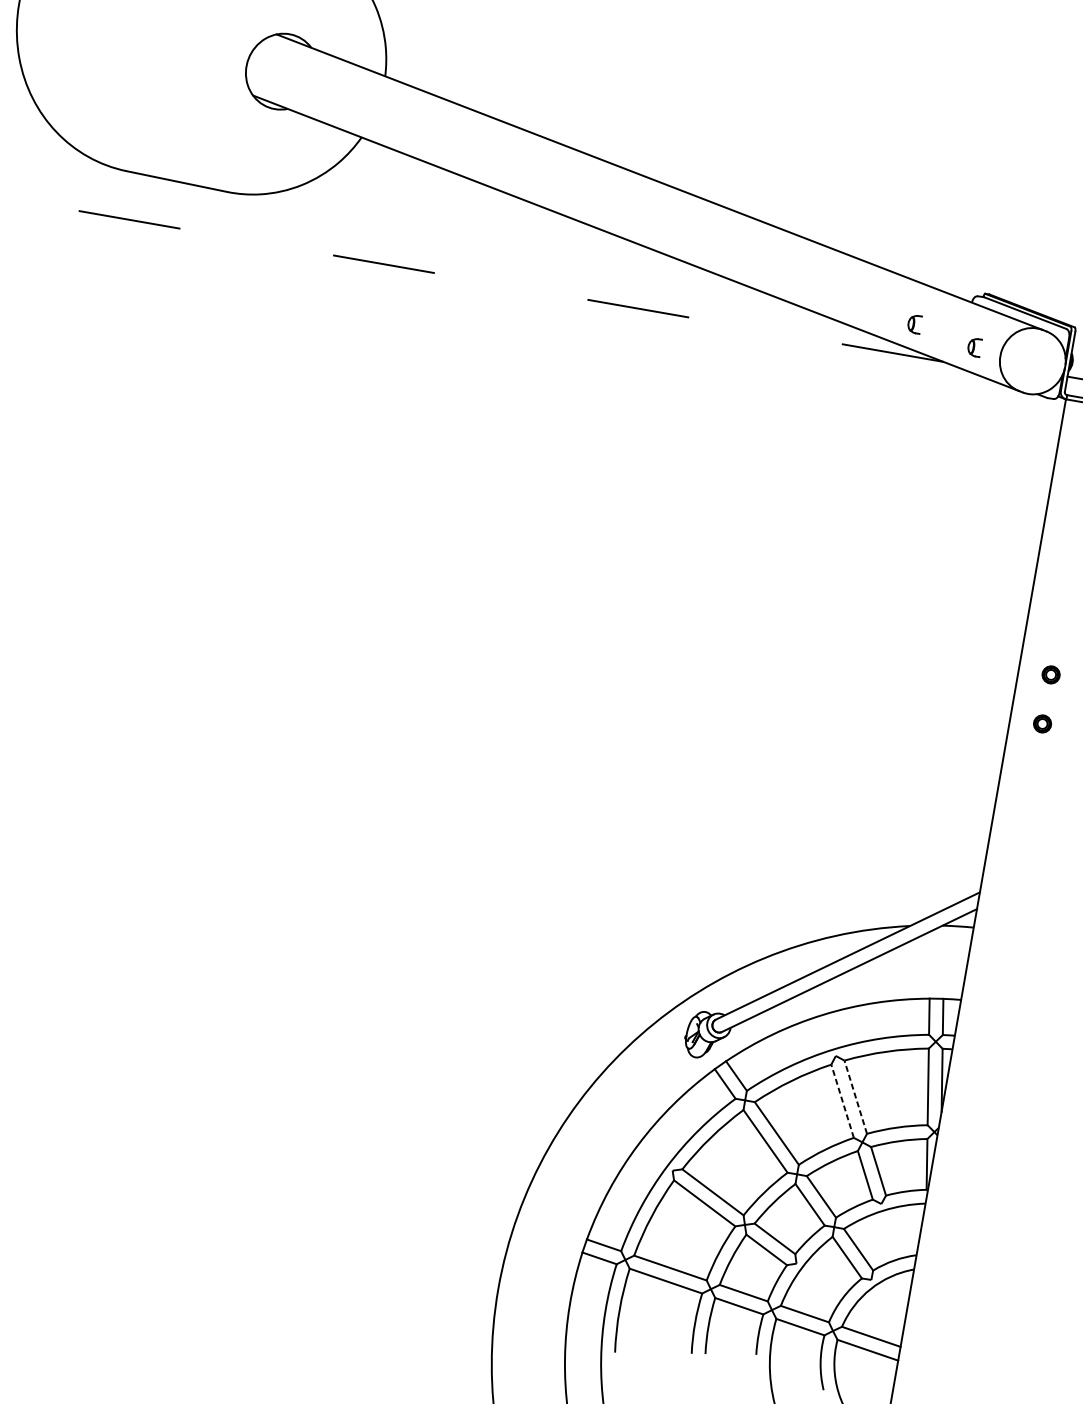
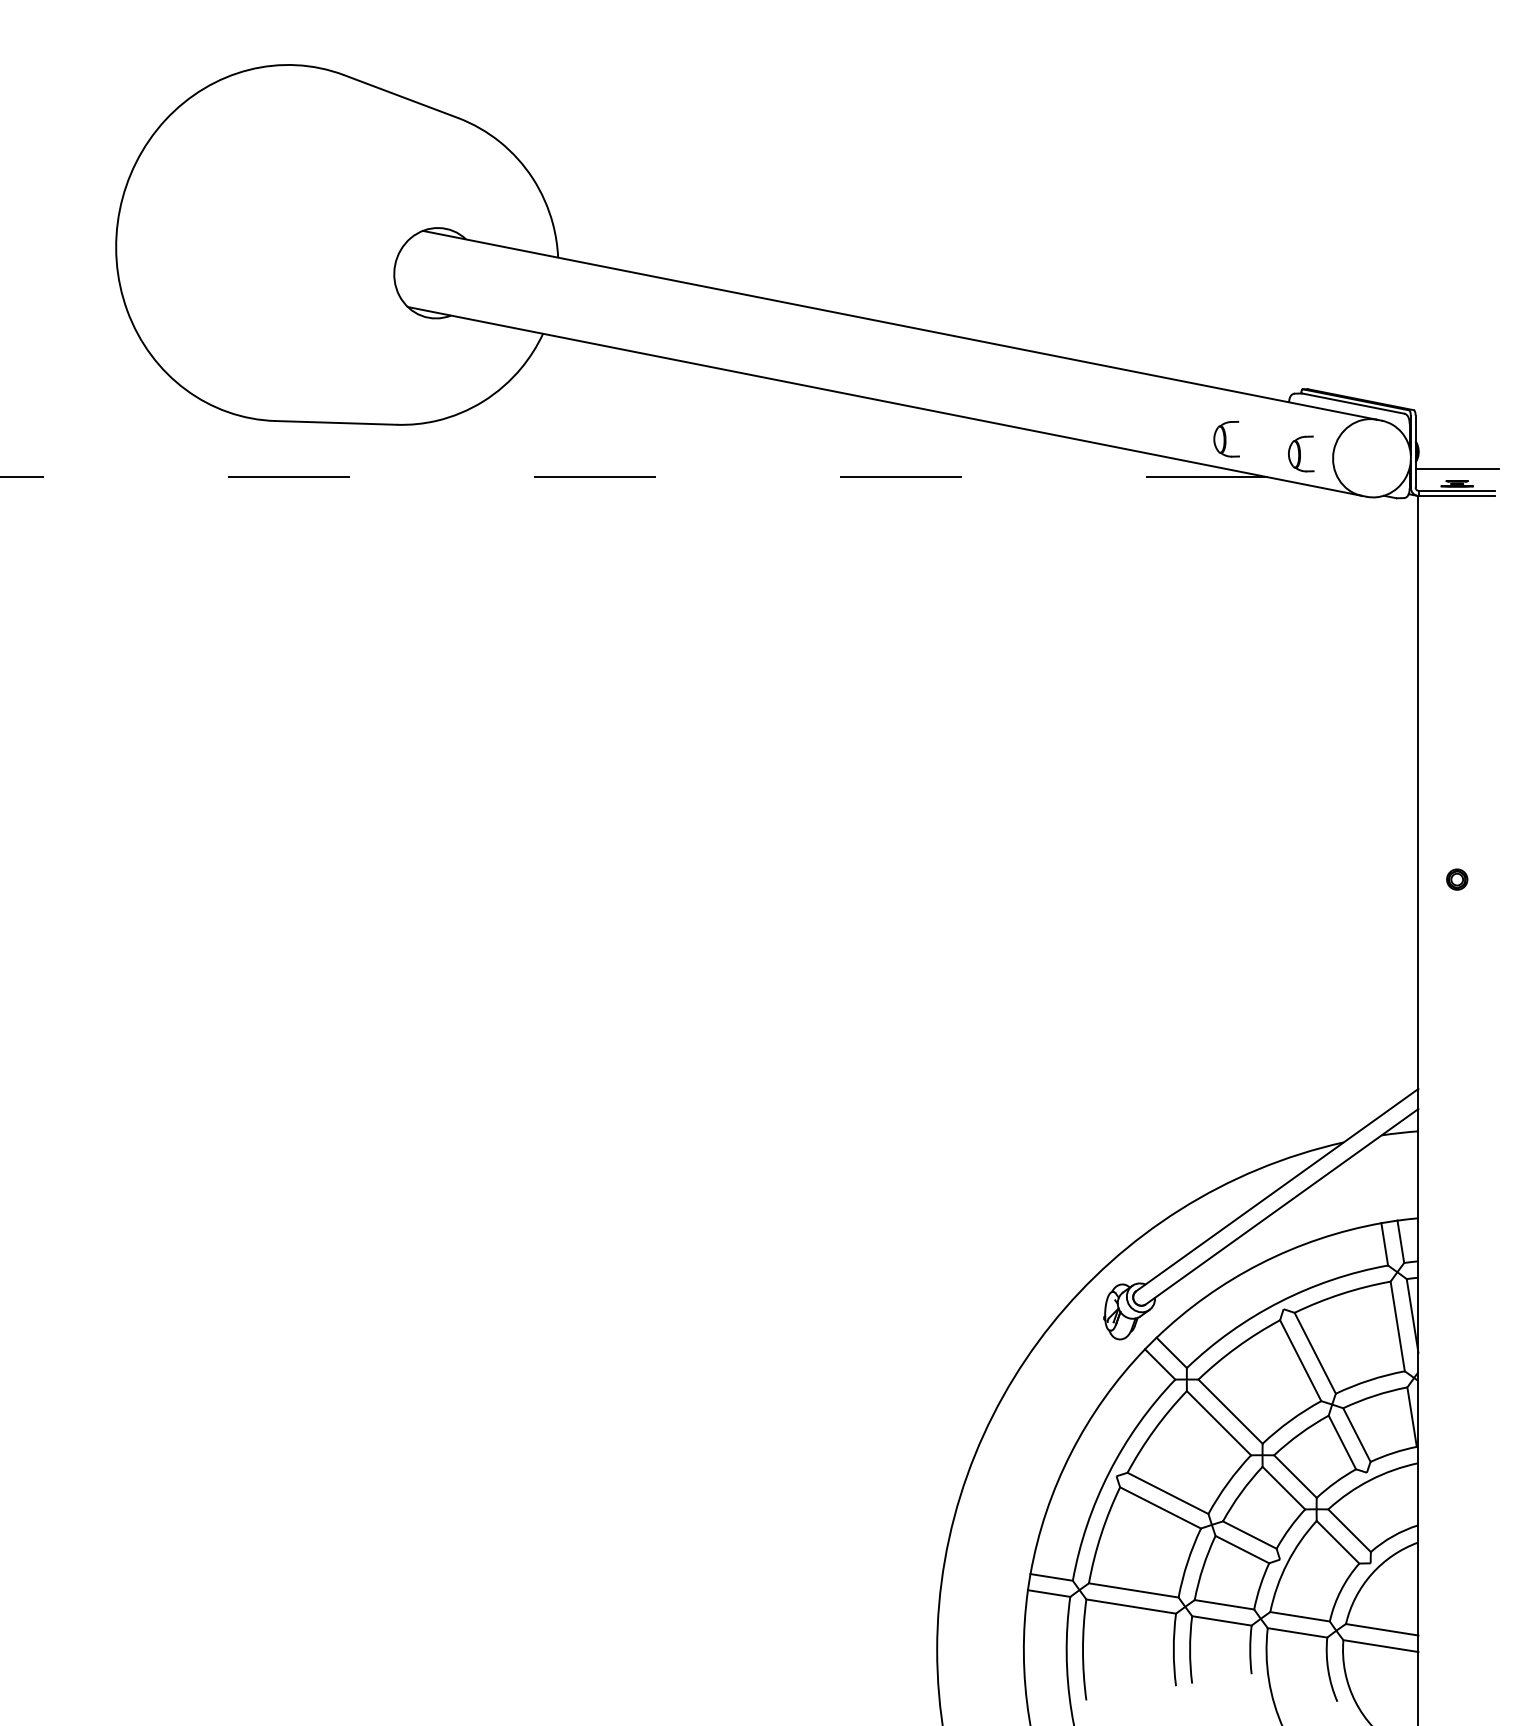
part: (914, 323) -> (1226, 438), size x1.67
part: (974, 347) -> (1301, 453), size x1.67
part: (1051, 674) -> (1457, 820), removed
line: (856, 1096) -> (1315, 1352), dashed -> solid
line: (842, 1101) -> (1300, 1360), dashed -> solid

